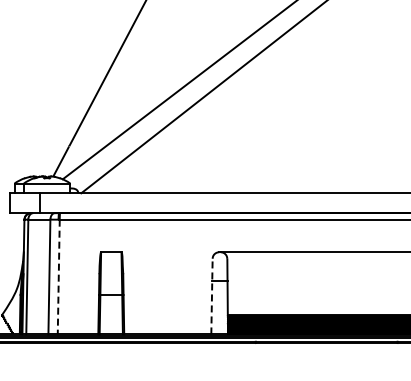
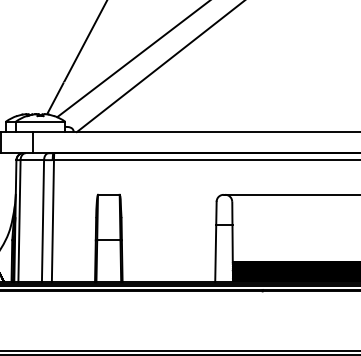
line: (58, 277) -> (52, 221), dashed -> solid
line: (211, 296) -> (215, 241), dashed -> solid

